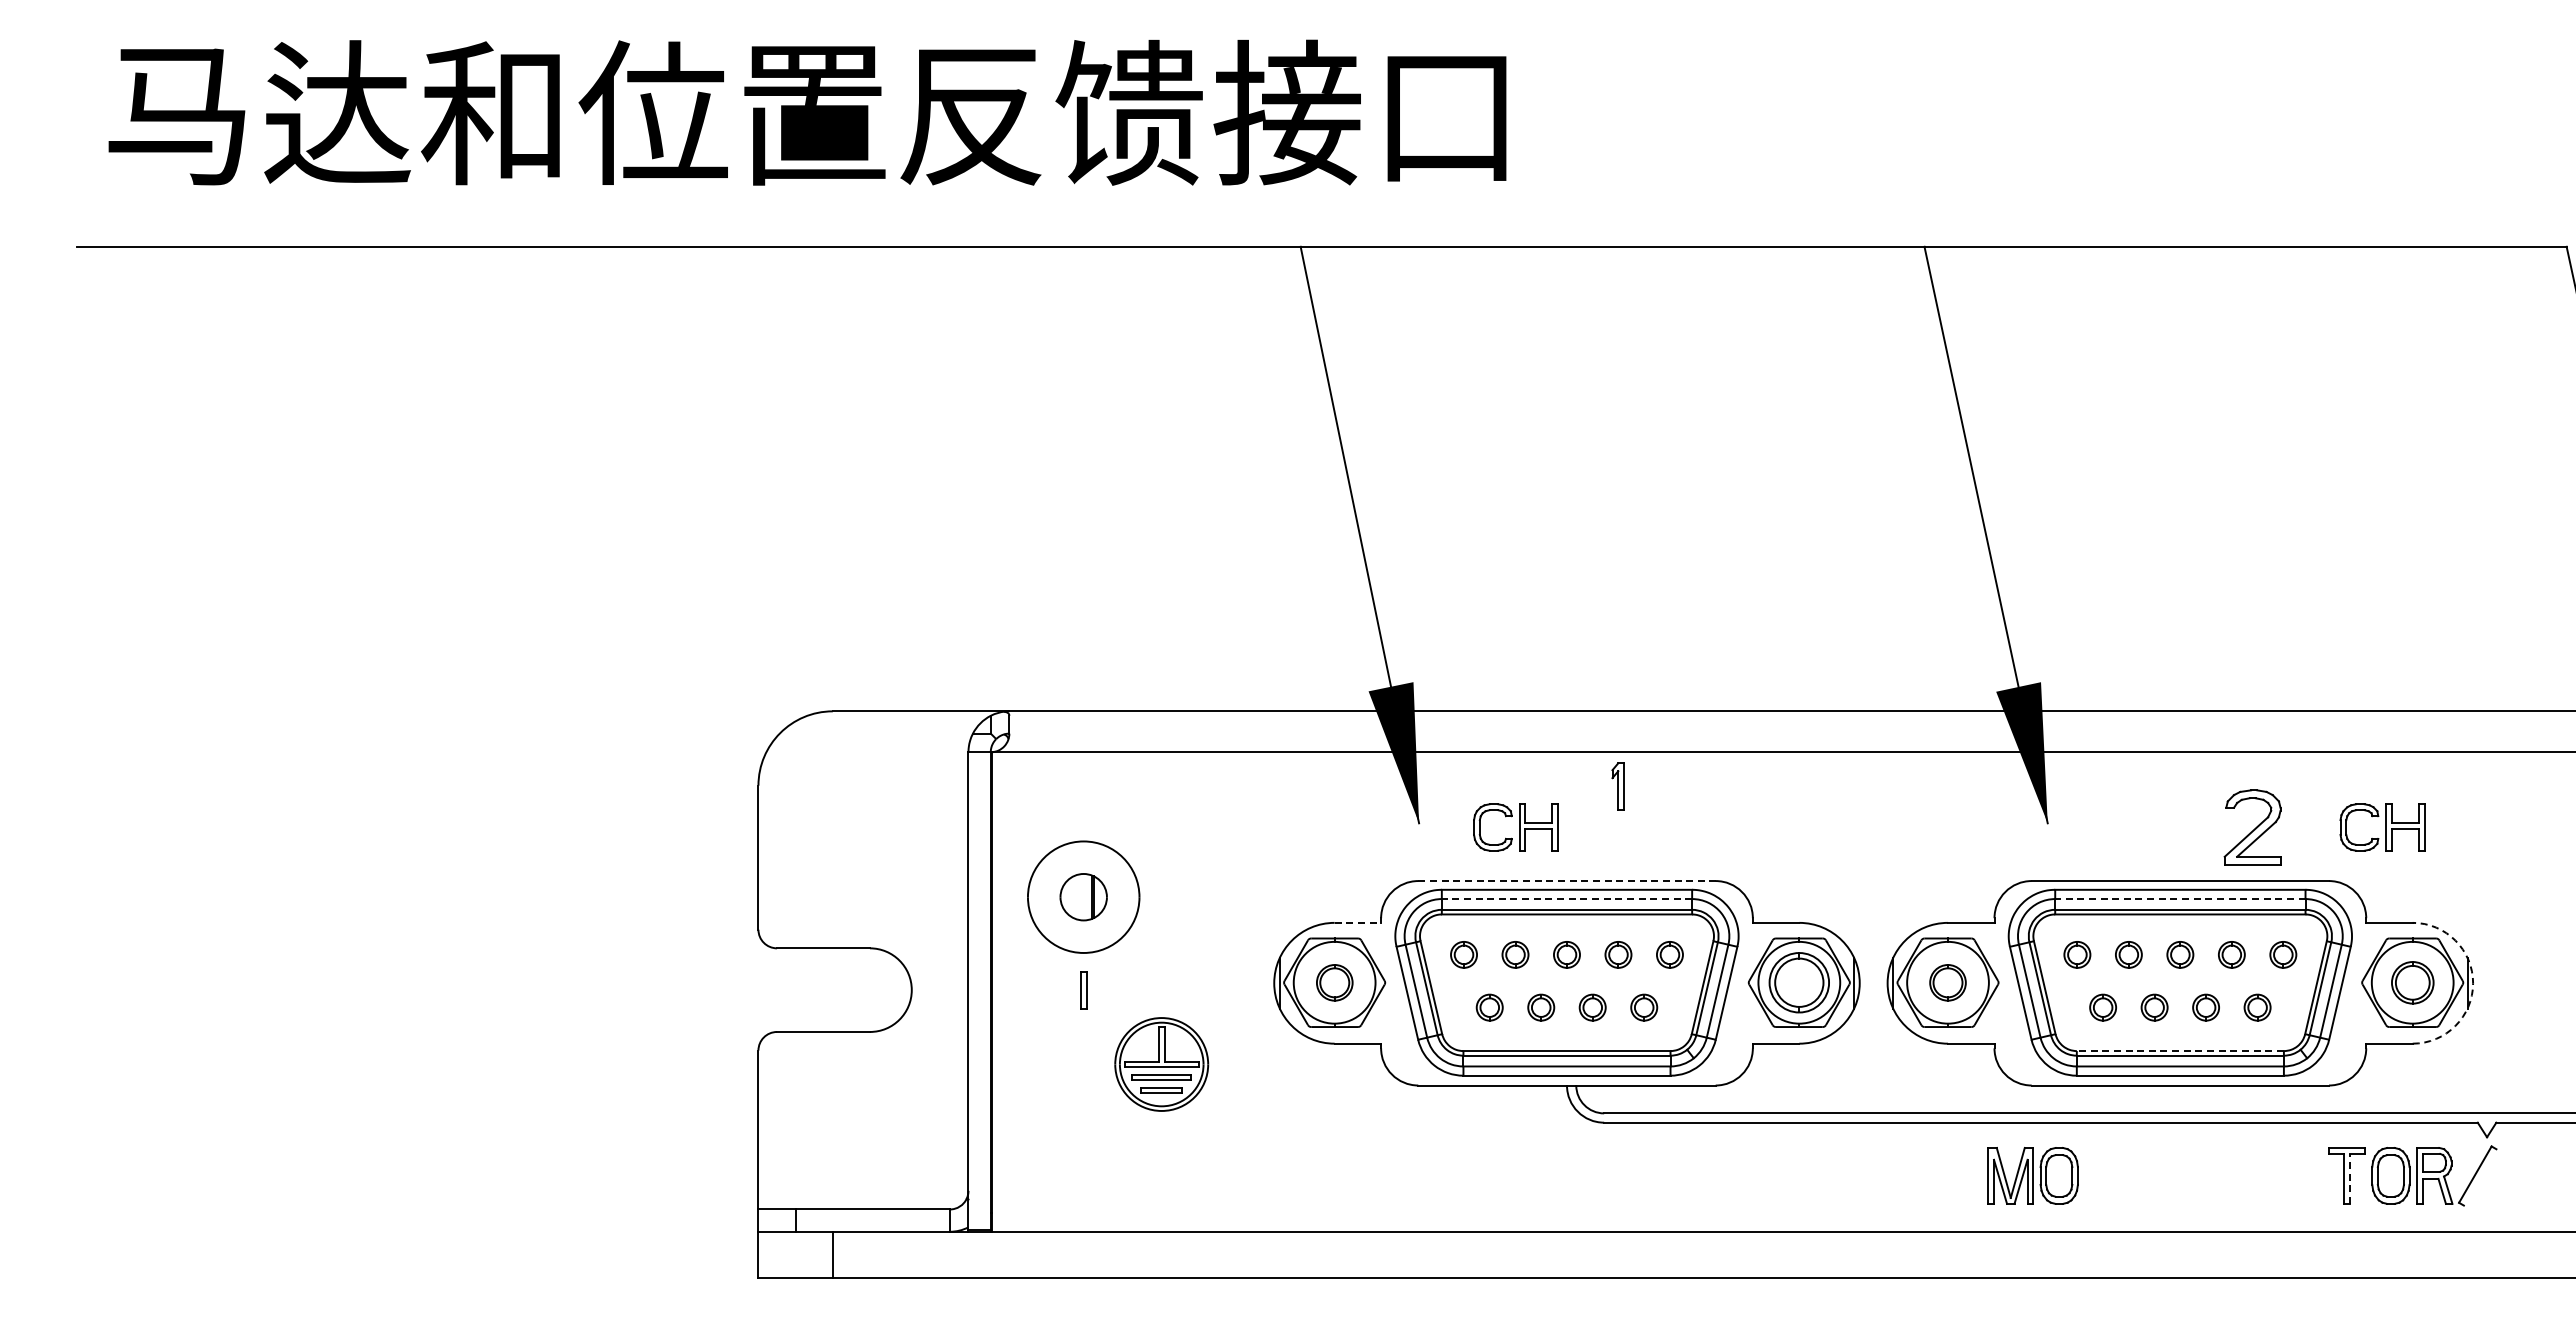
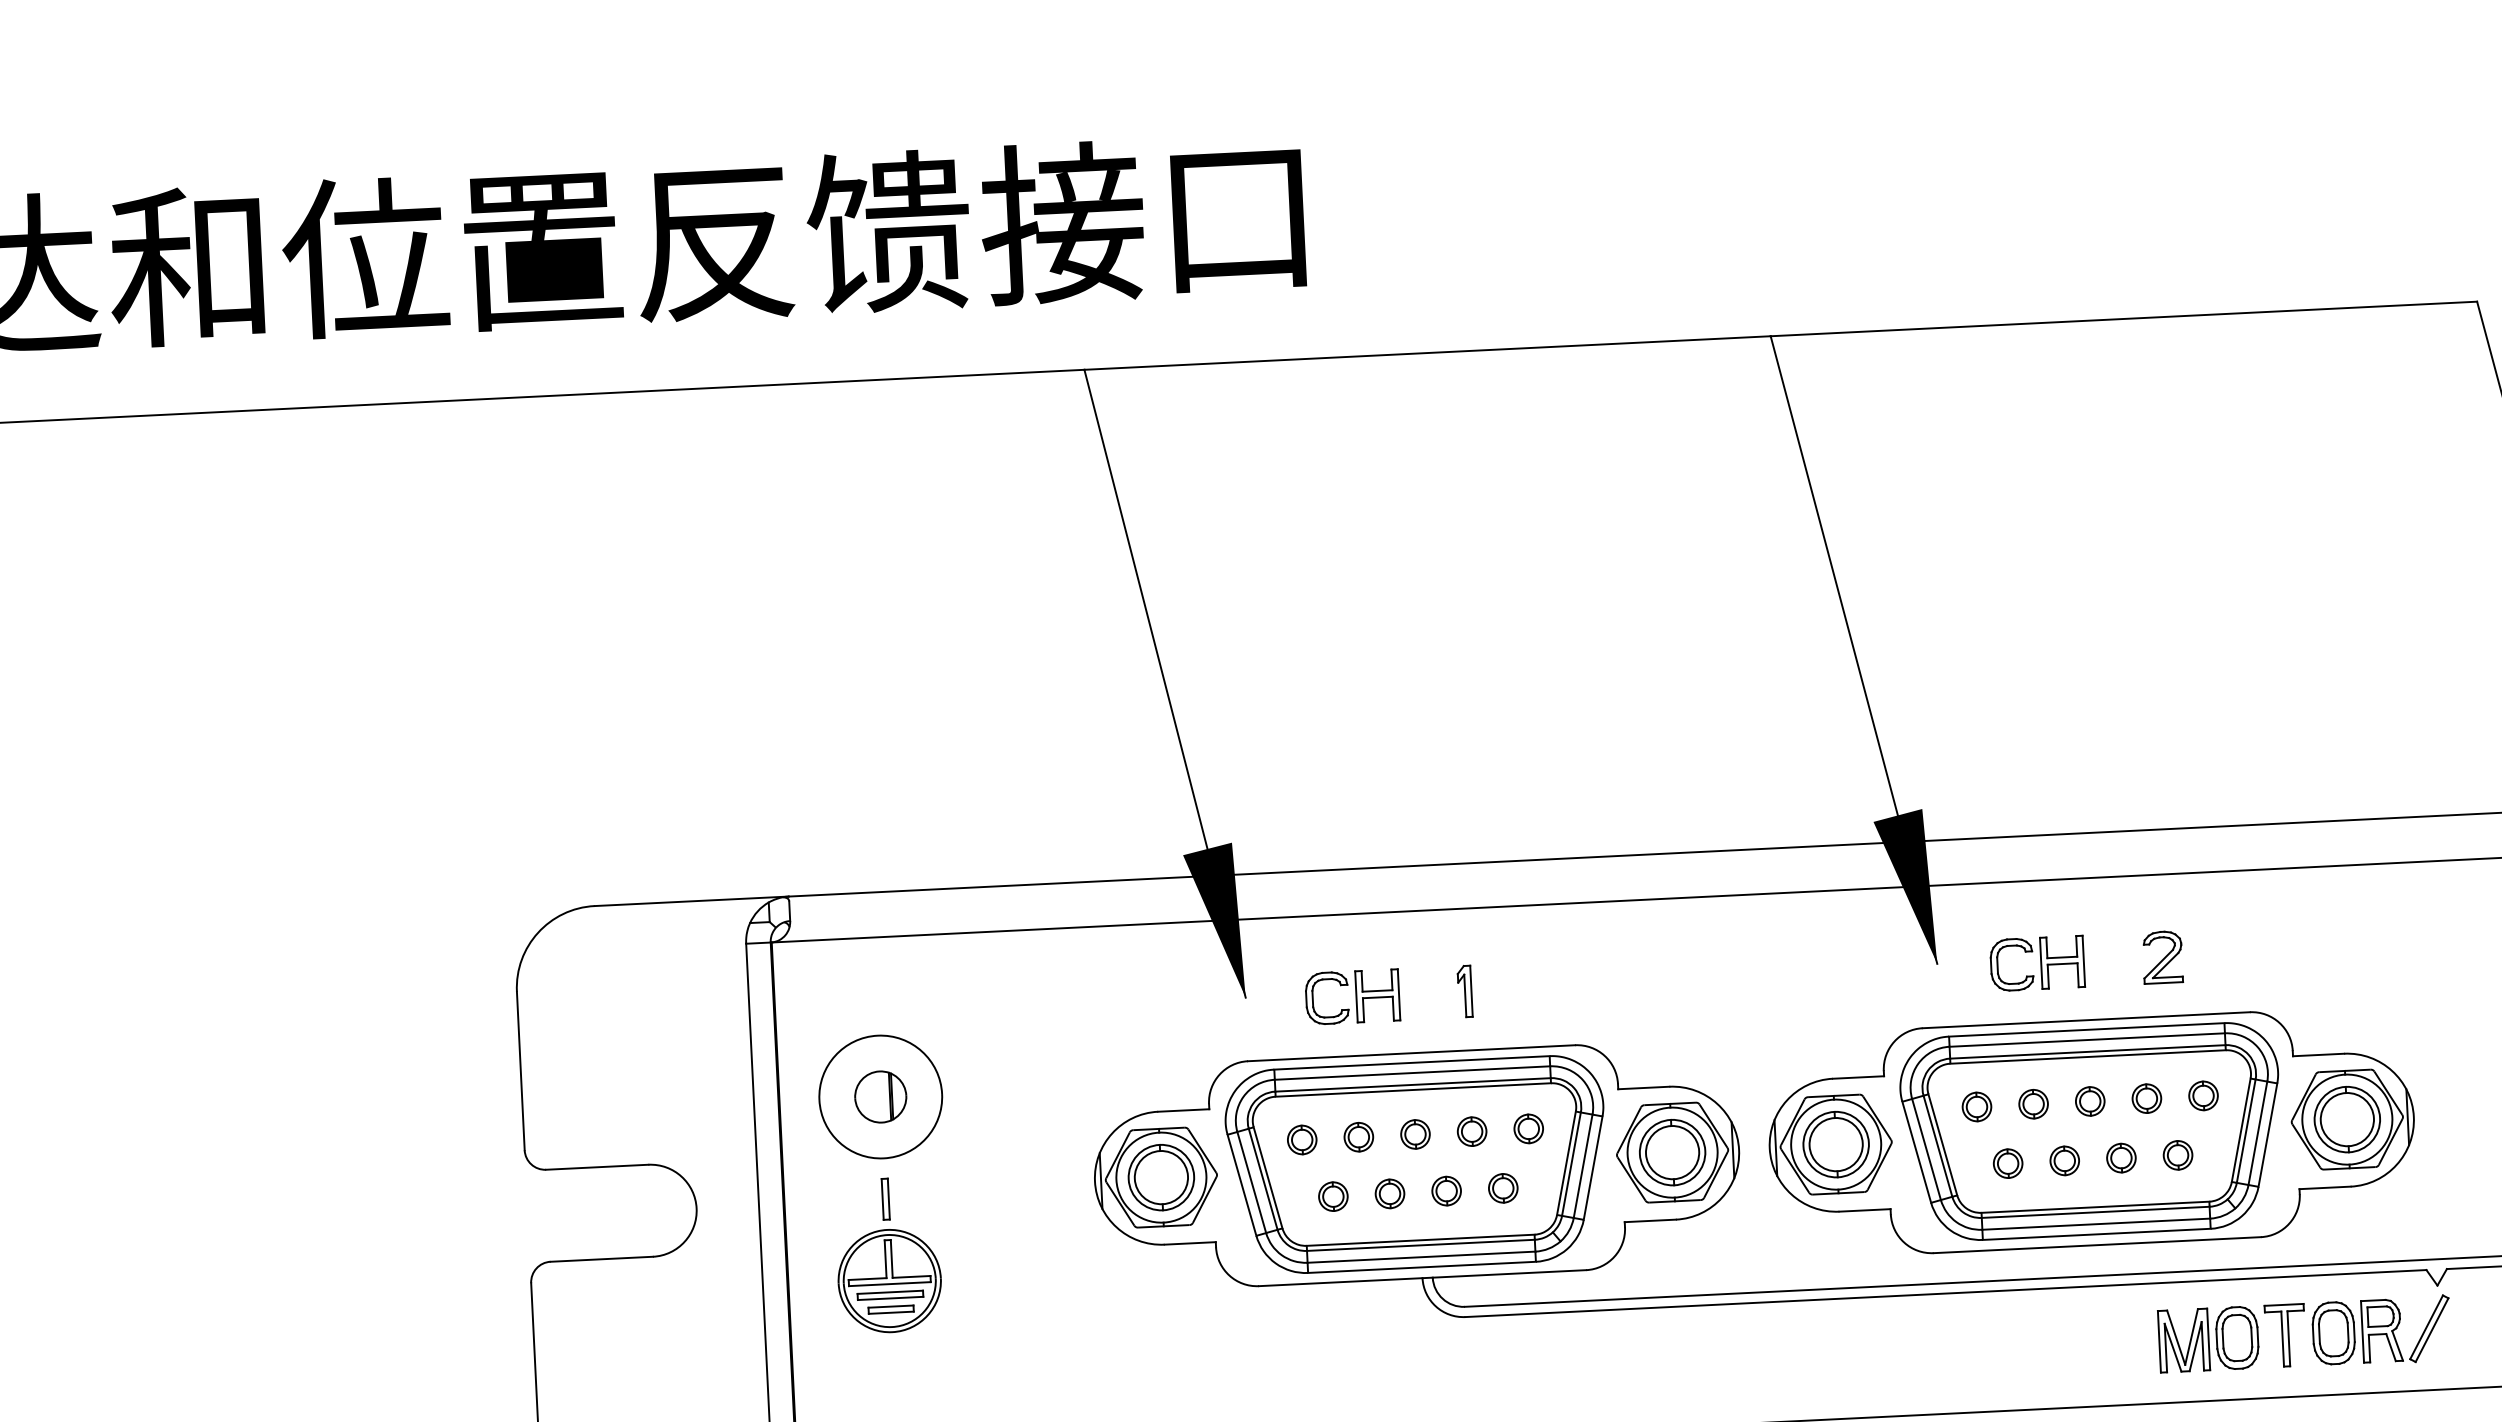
part: (1617, 786) -> (1464, 991), moved
part: (2251, 827) -> (2161, 957), size x0.62
part: (2382, 827) -> (2037, 963), moved
line: (1566, 881) -> (1411, 1053), dashed -> solid
line: (1566, 899) -> (1411, 1073), dashed -> solid
line: (2179, 899) -> (2086, 1040), dashed -> solid
line: (1358, 922) -> (1184, 1110), dashed -> solid
part: (1334, 982) -> (1161, 1177), size x1.67
part: (1947, 982) -> (1835, 1144), size x1.67
part: (2412, 982) -> (2347, 1119), size x1.43
arc: (2473, 983) -> (2414, 1117), dashed -> solid
line: (2180, 1051) -> (2095, 1207), dashed -> solid
part: (1161, 1064) -> (889, 1281), moved
part: (2032, 1175) -> (2207, 1338), moved
line: (2479, 1177) -> (2431, 1330), added
line: (2349, 1178) -> (2288, 1338), dashed -> solid

